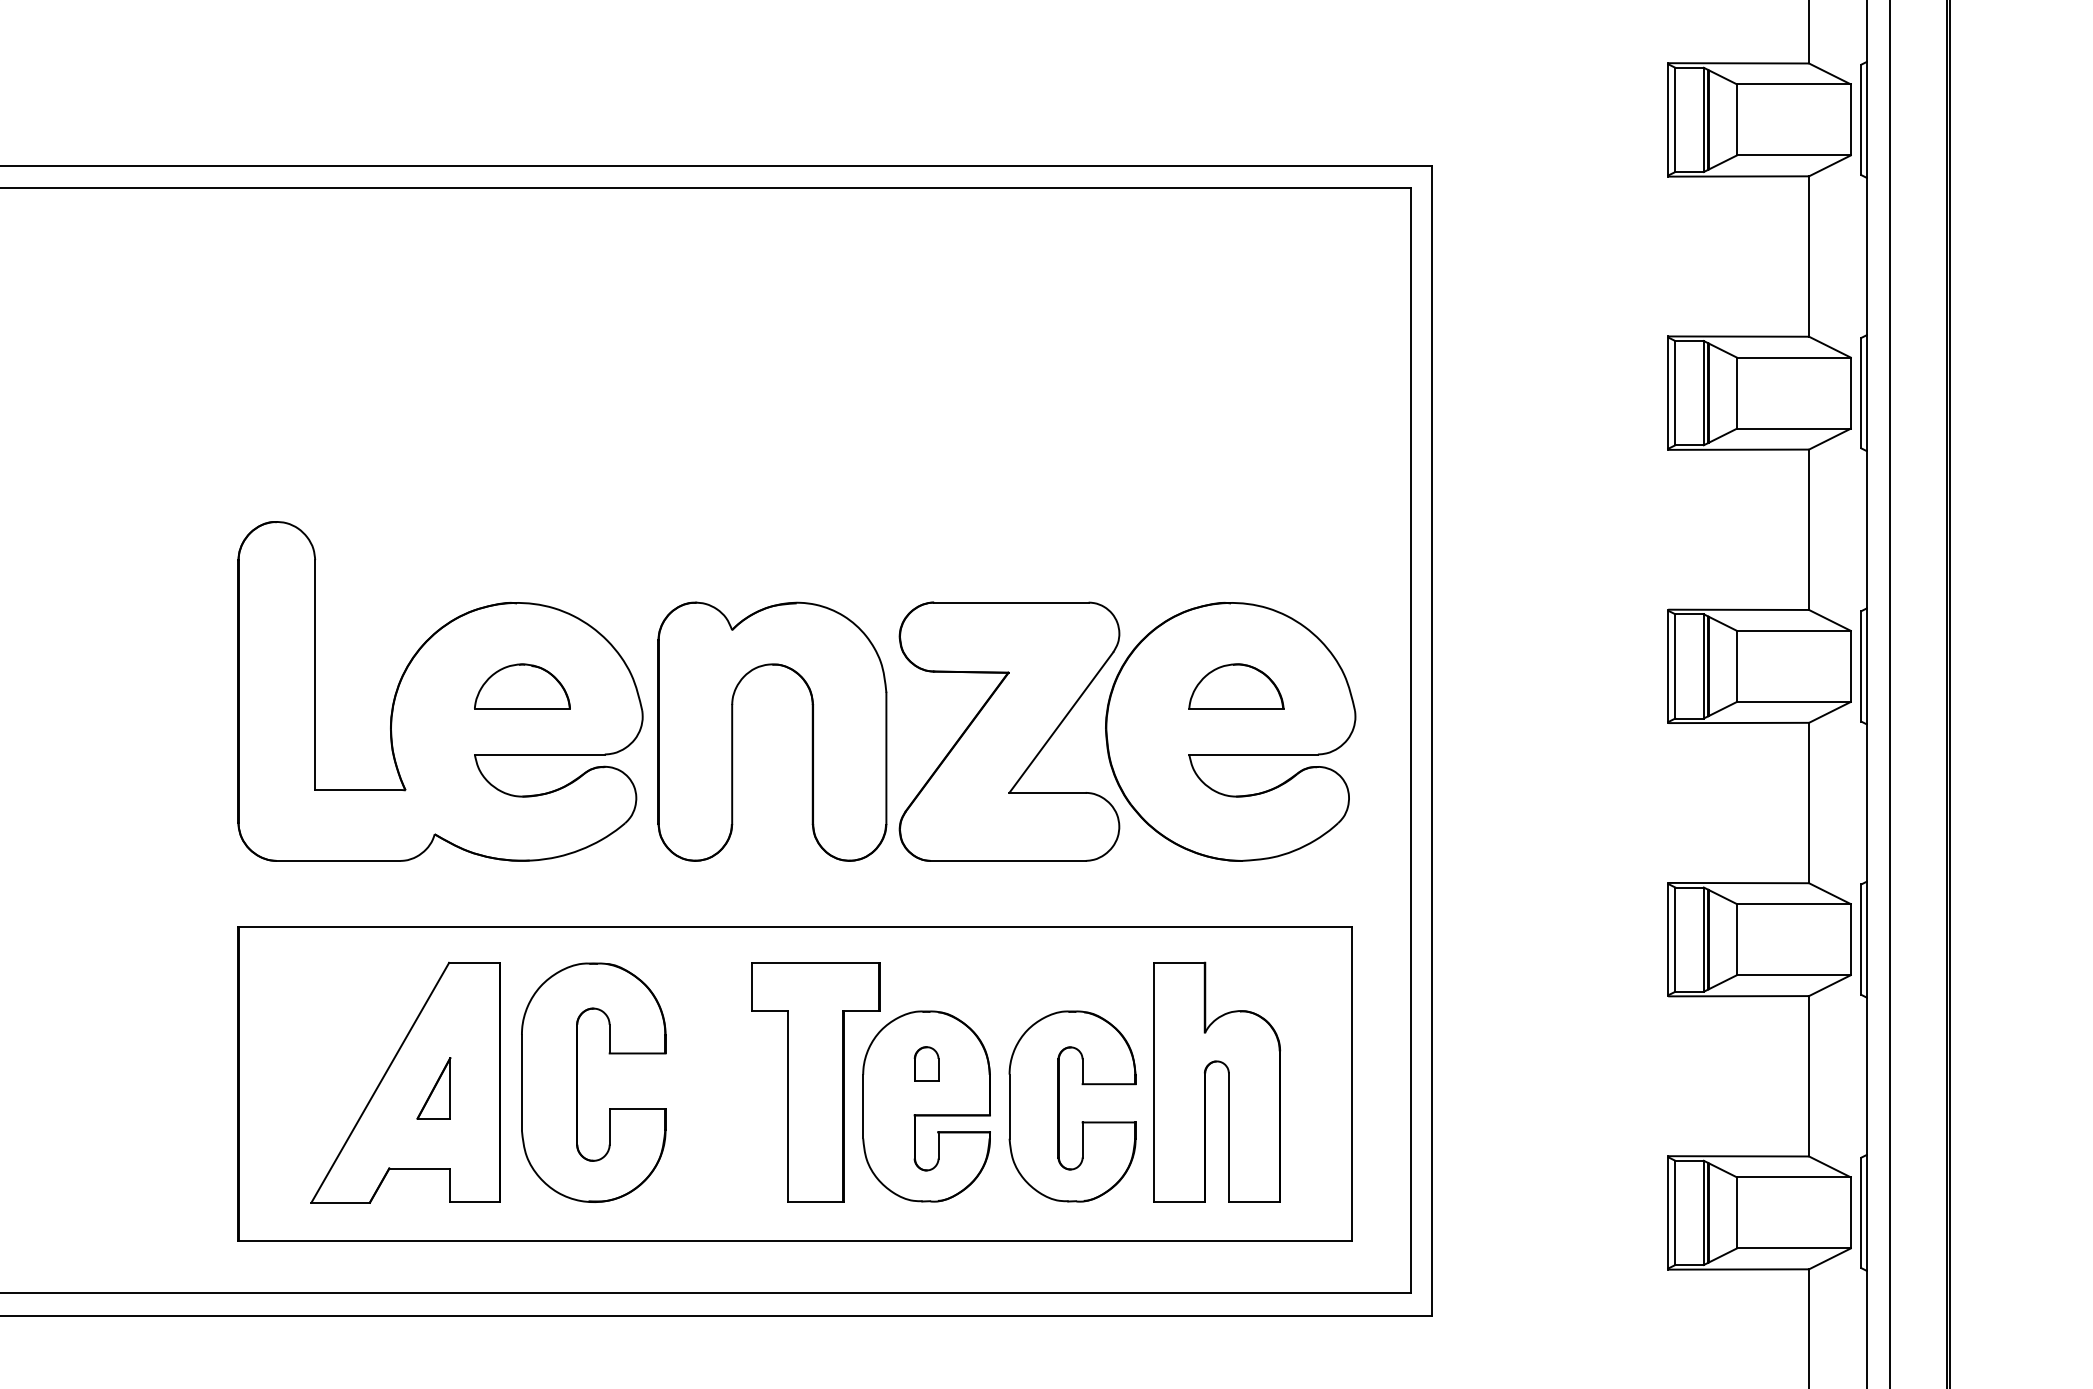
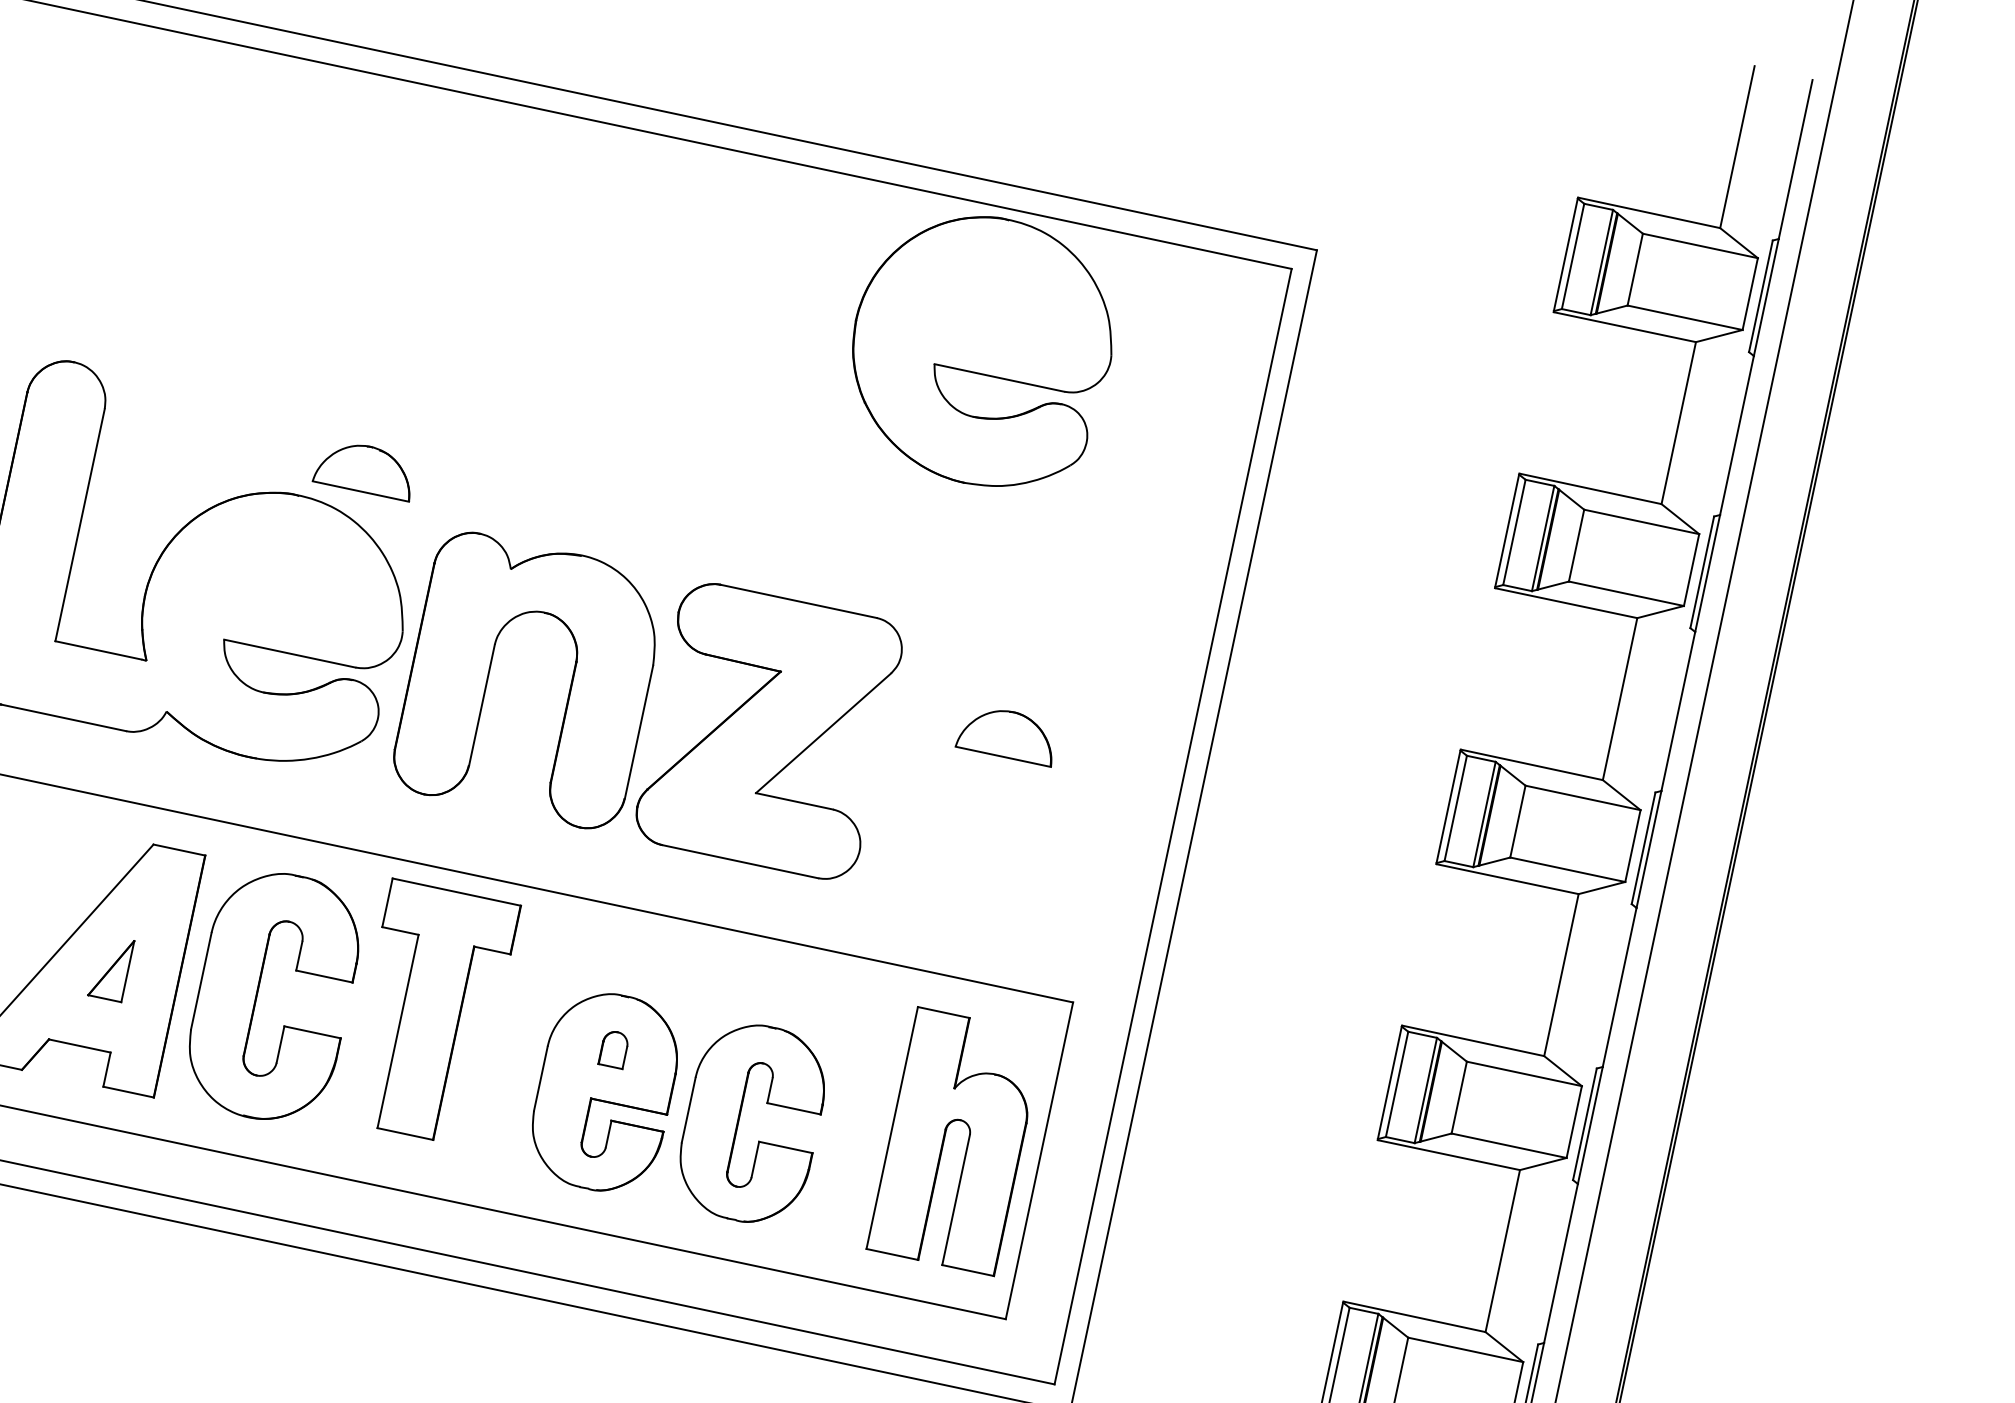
part: (522, 686) -> (365, 469), moved
part: (1230, 731) -> (981, 349), moved
part: (1228, 1081) -> (967, 1142), moved
part: (815, 1082) -> (430, 1012), moved

